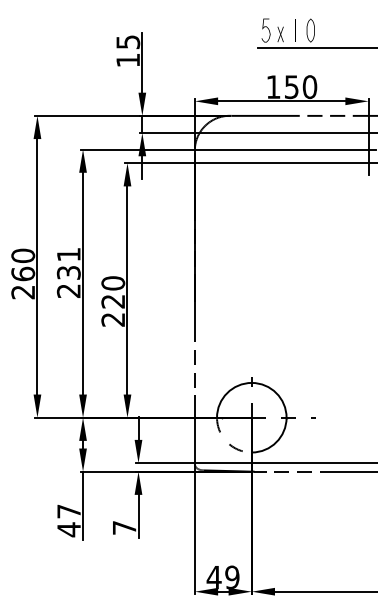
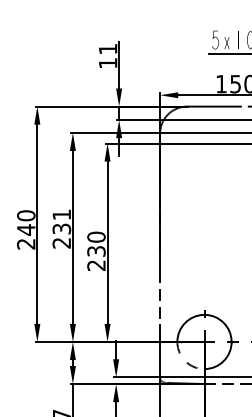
text: (128, 42) -> (108, 49), 15 -> 11
text: (23, 273) -> (26, 229), 260 -> 240
text: (113, 301) -> (96, 251), 220 -> 230

